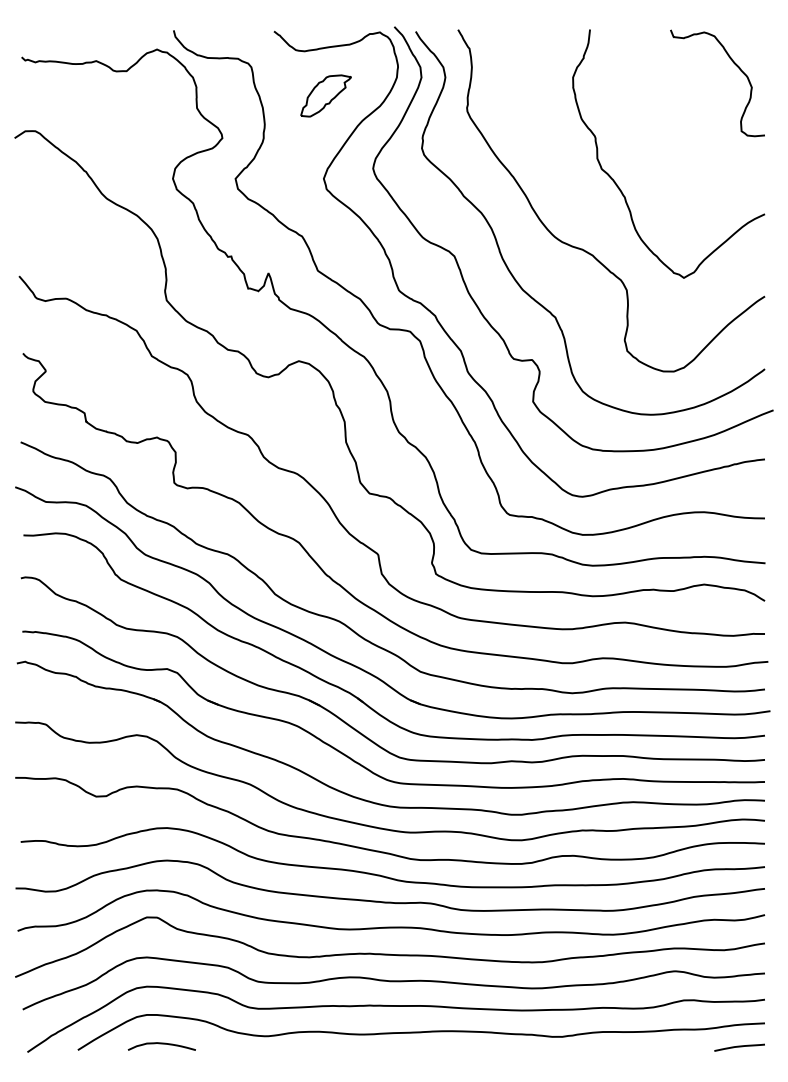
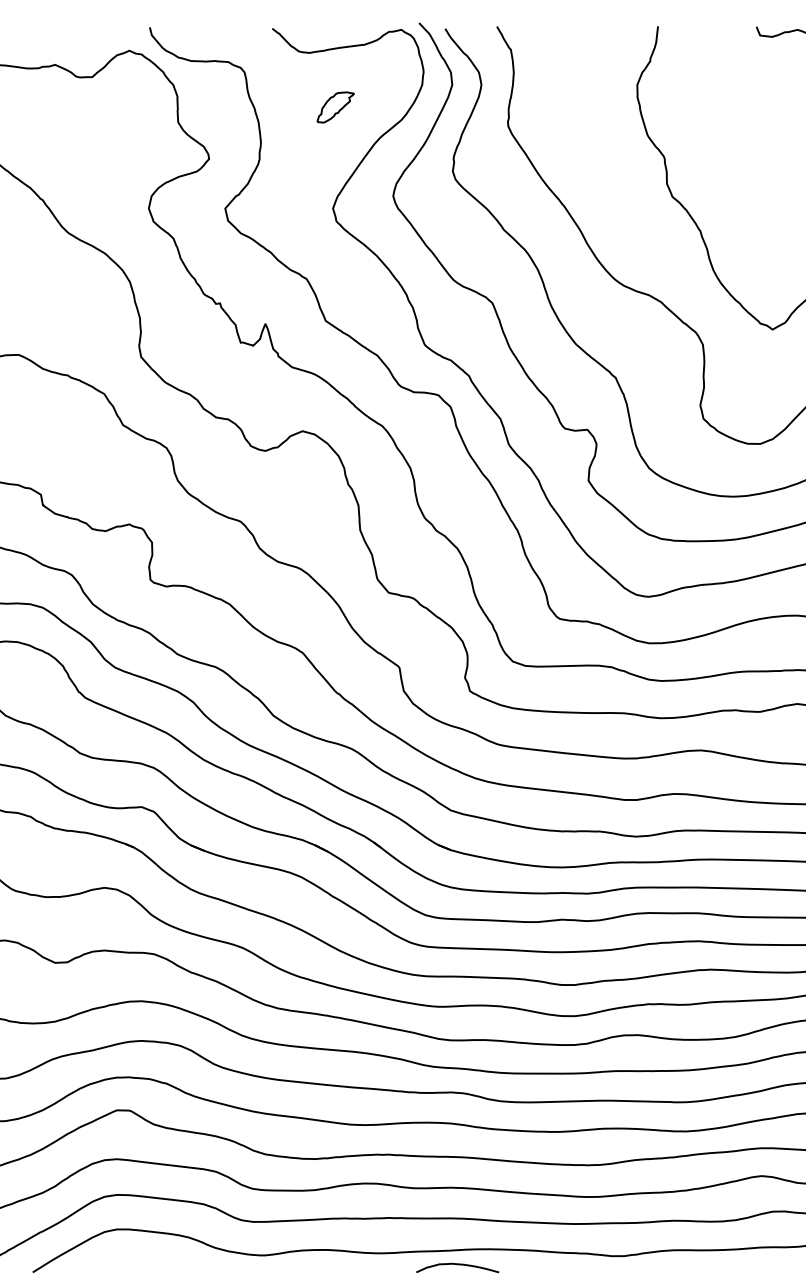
part: (325, 95) -> (335, 106), size x0.6
curve: (161, 1044) -> (457, 1265), moved

